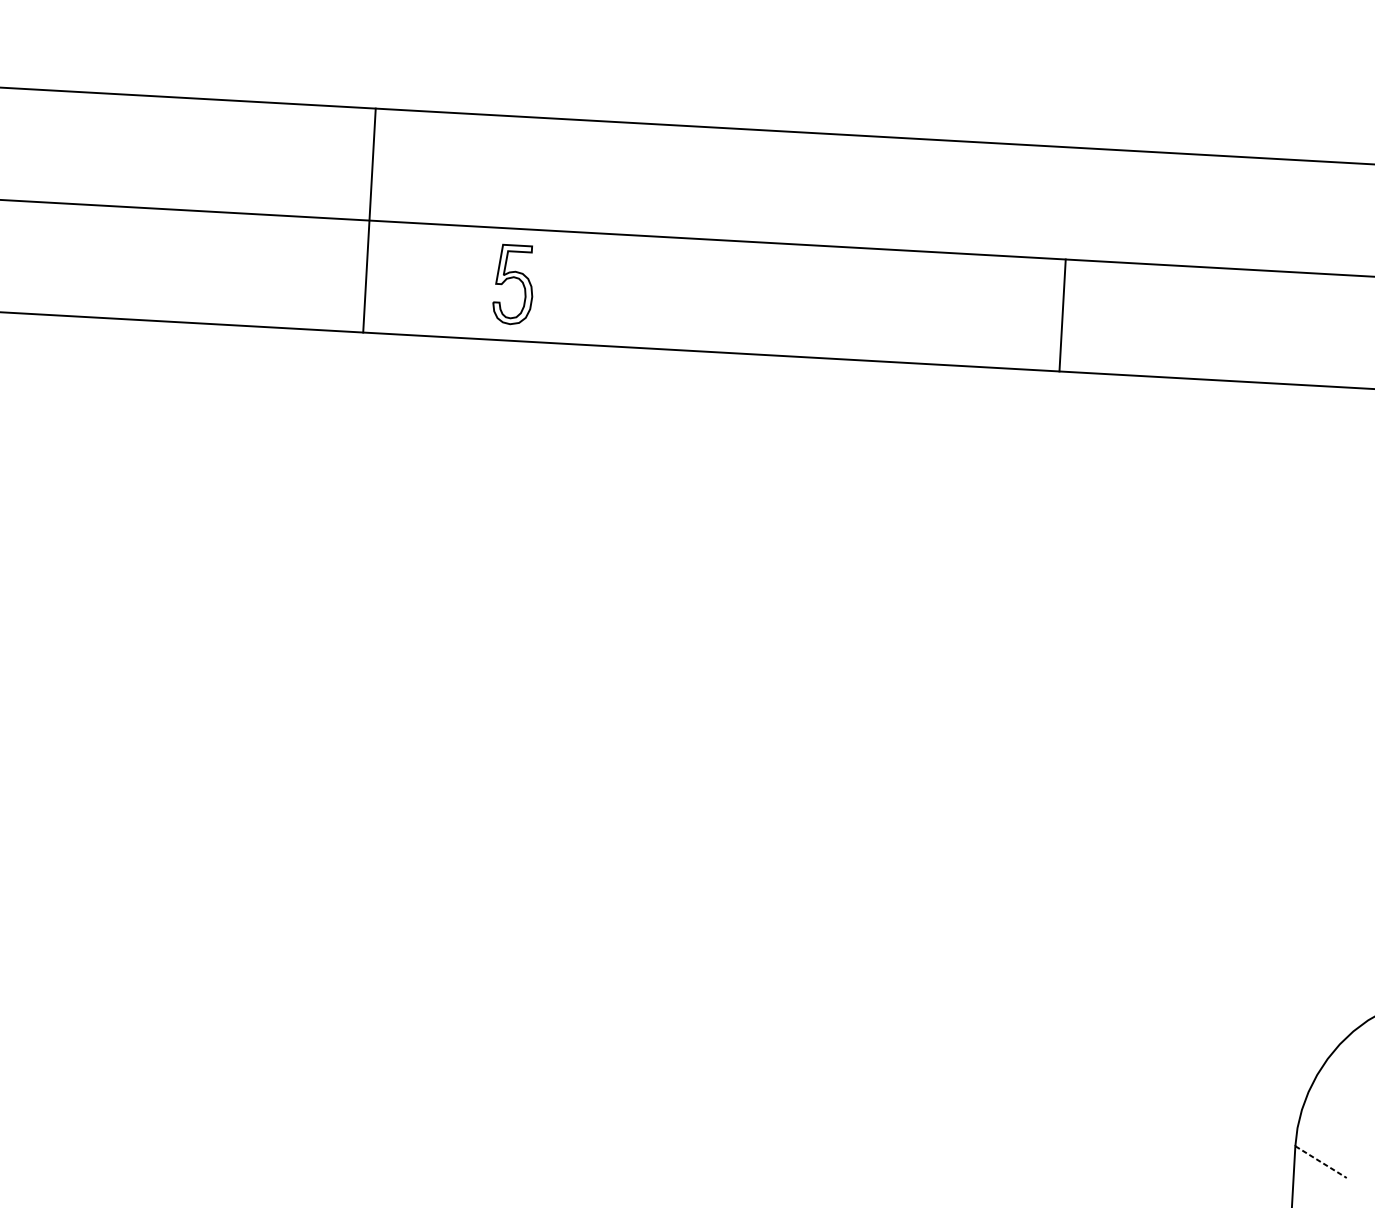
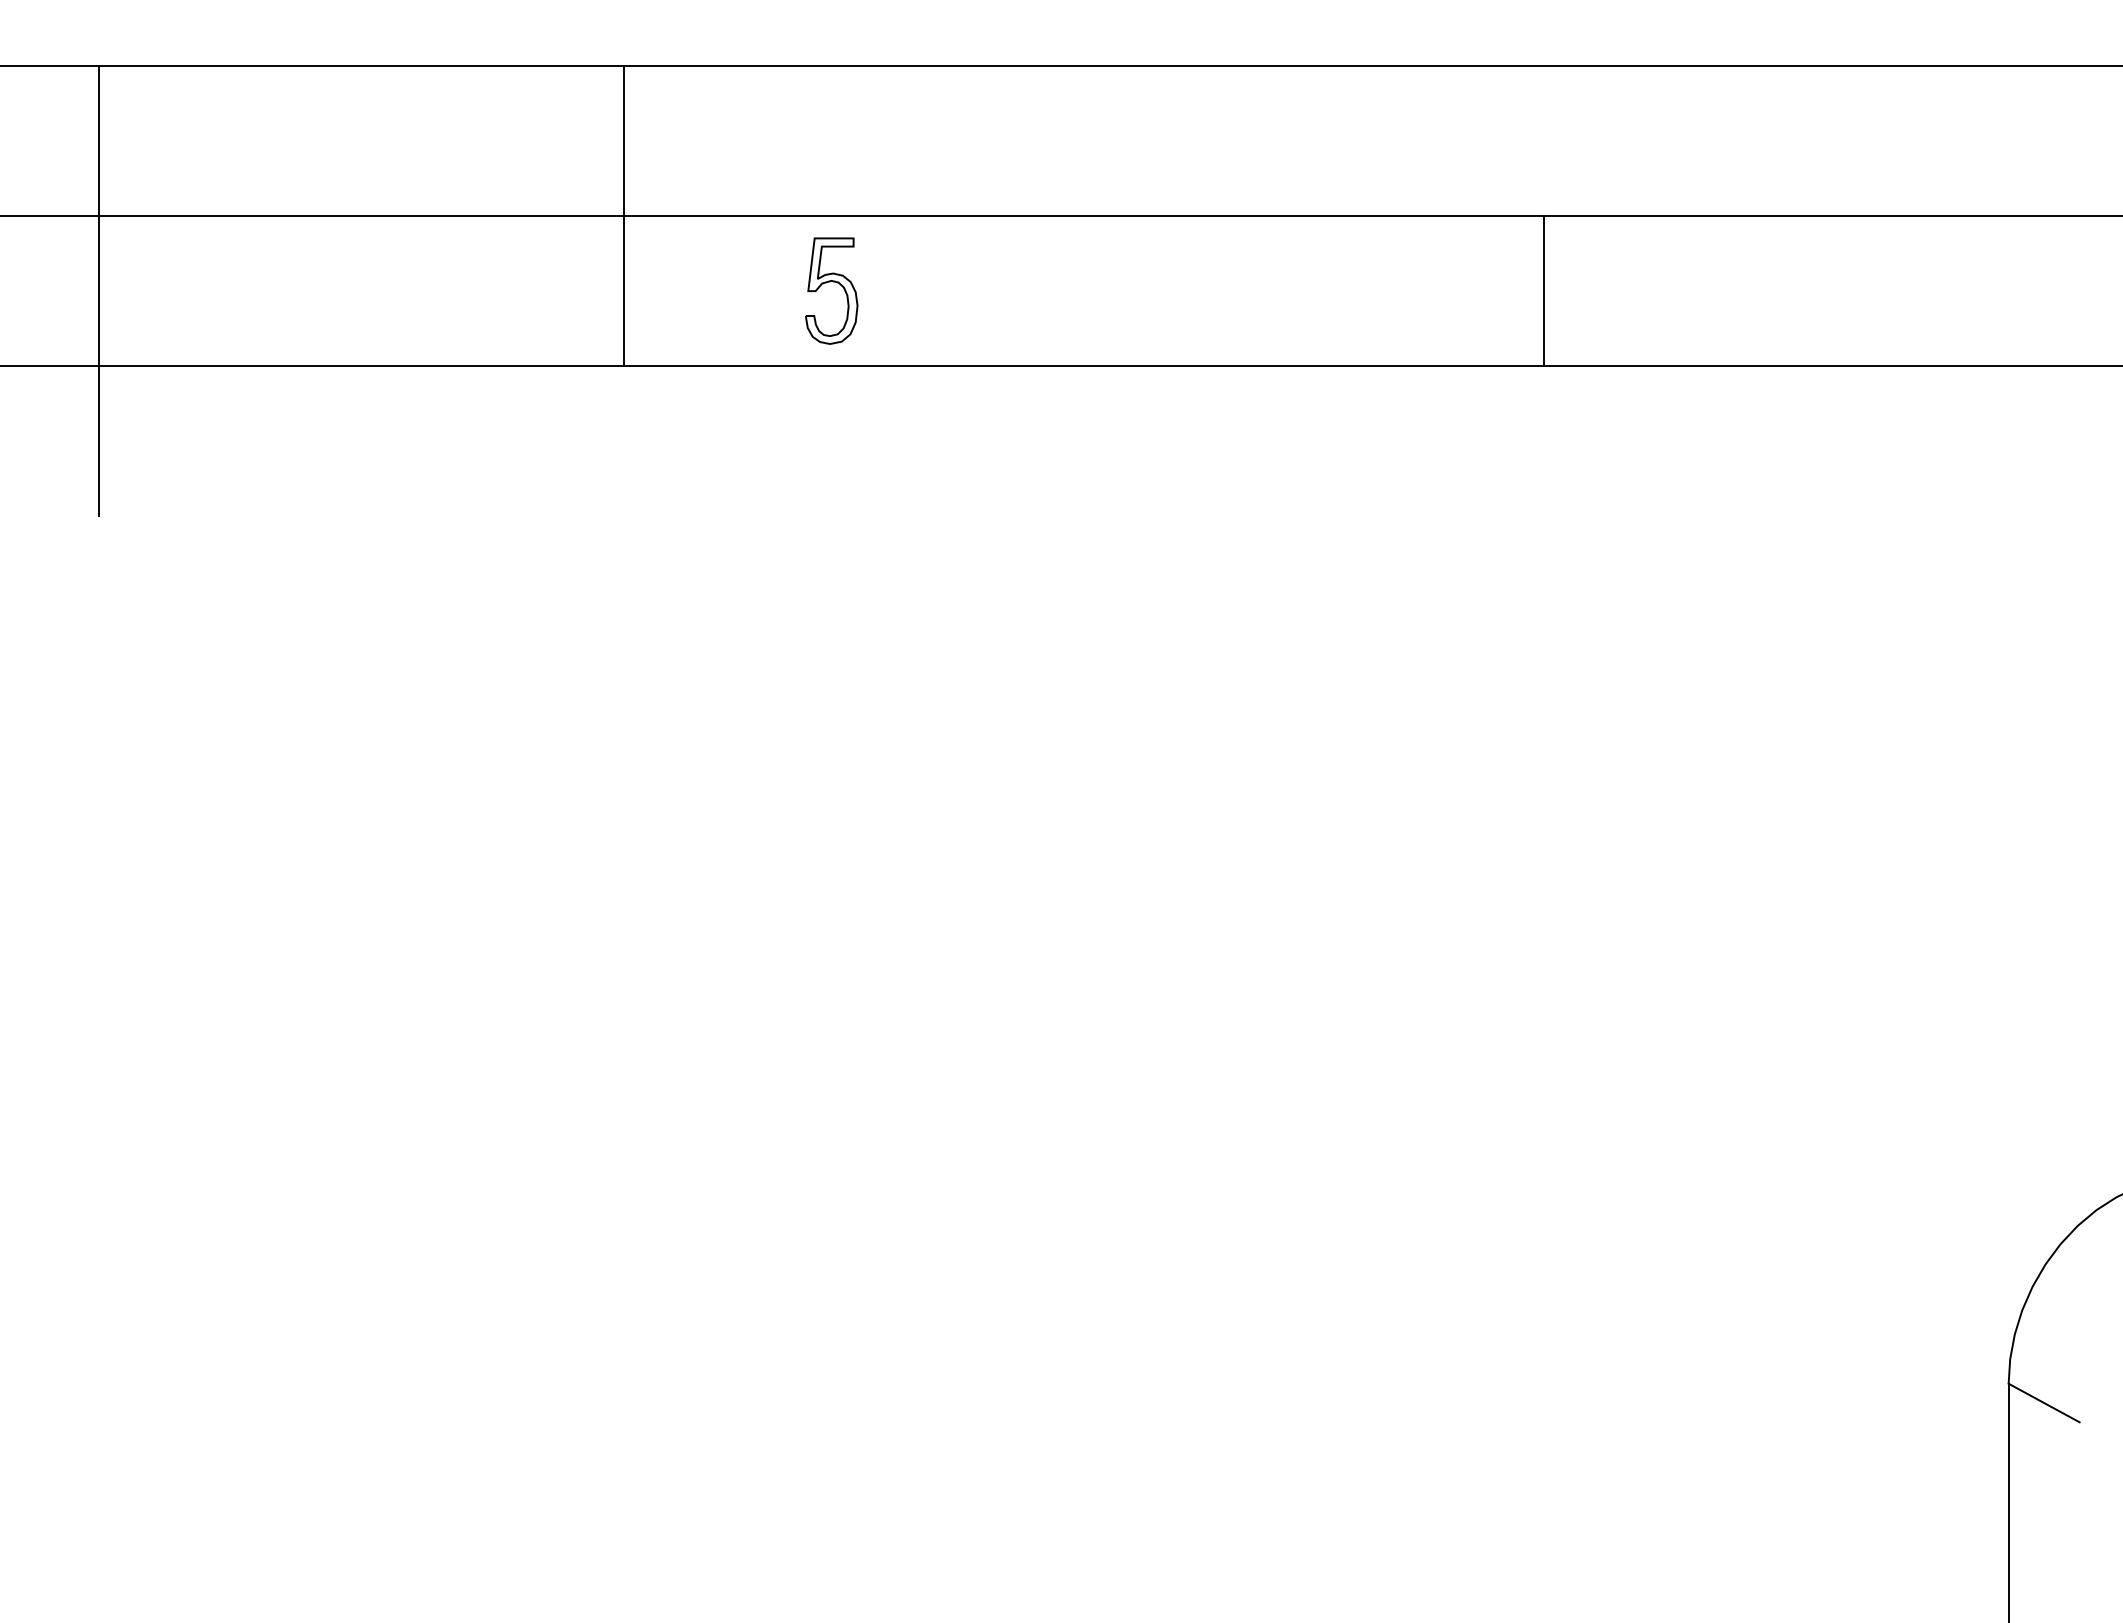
line: (369, 220) -> (624, 215), moved
part: (513, 278) -> (830, 282), moved
line: (1062, 315) -> (1543, 291), moved
line: (1321, 1162) -> (2044, 1403), dashed -> solid

